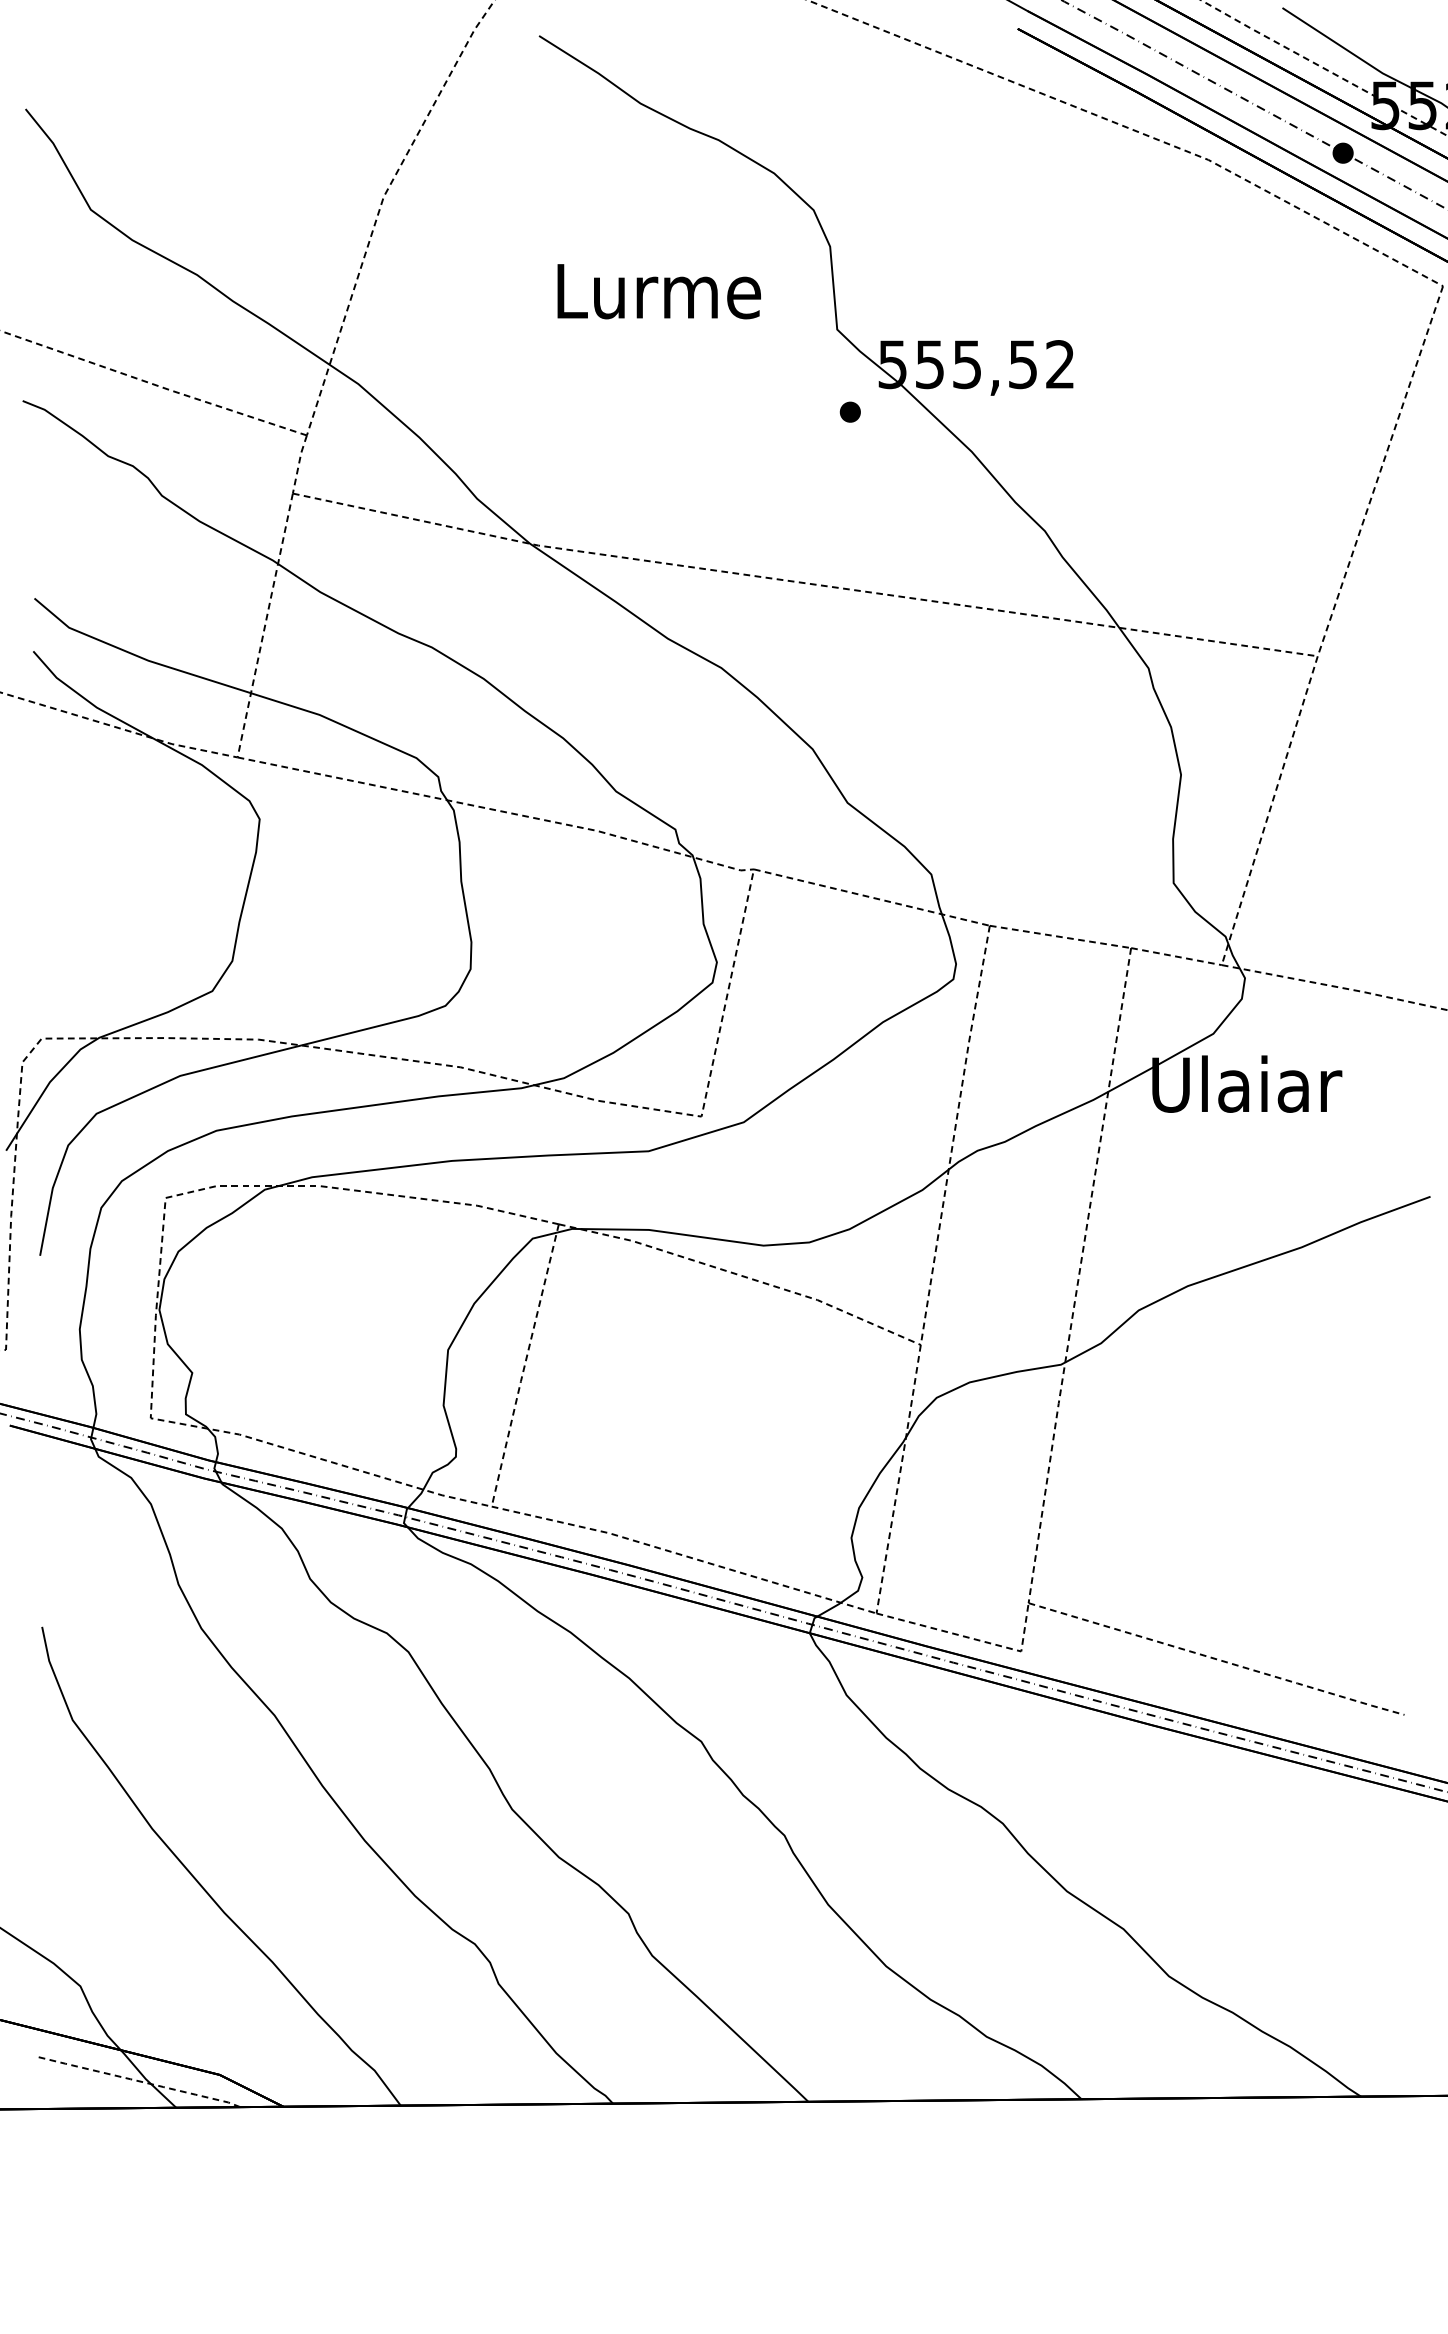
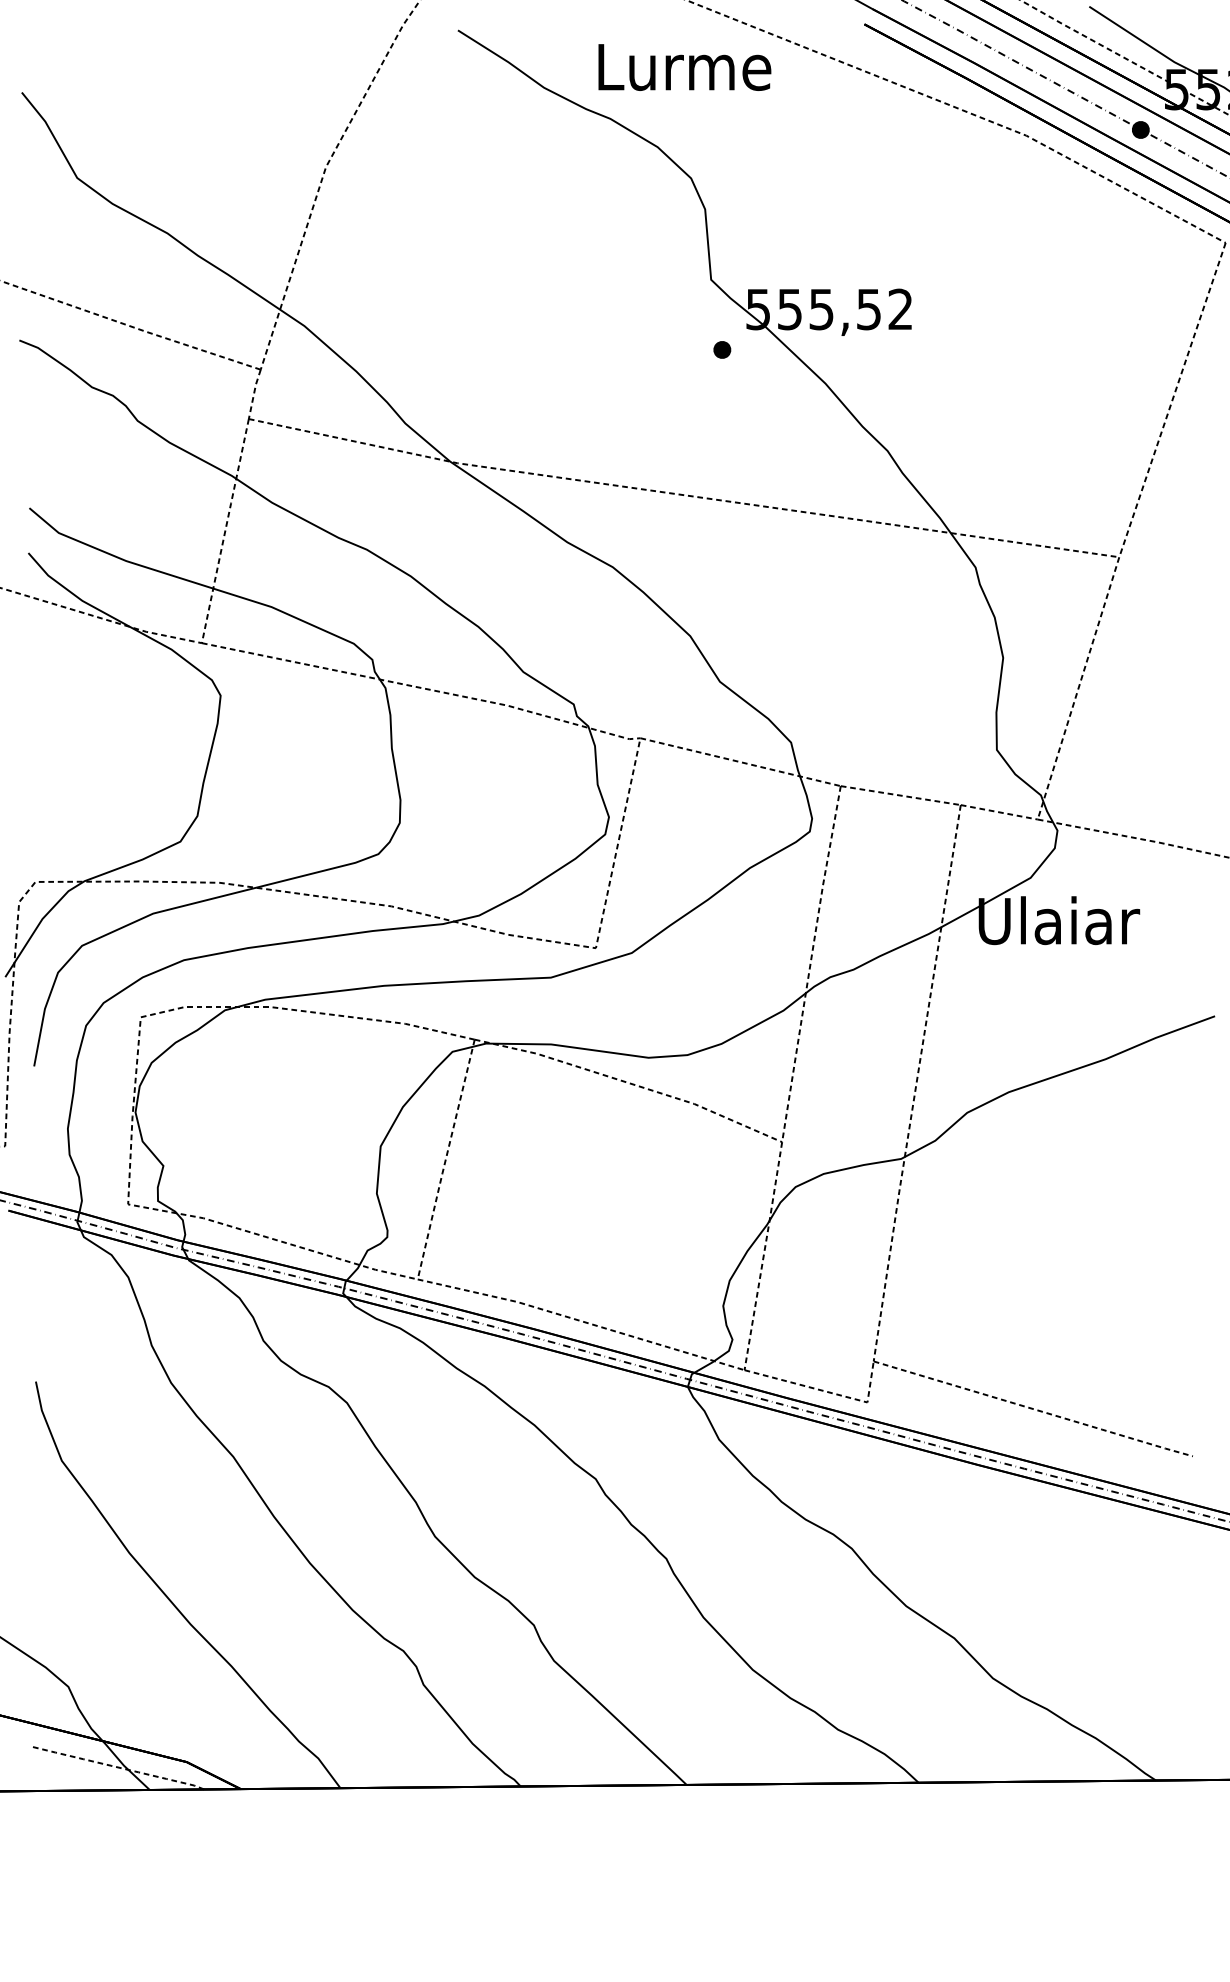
text: (658, 291) -> (684, 67), moved

